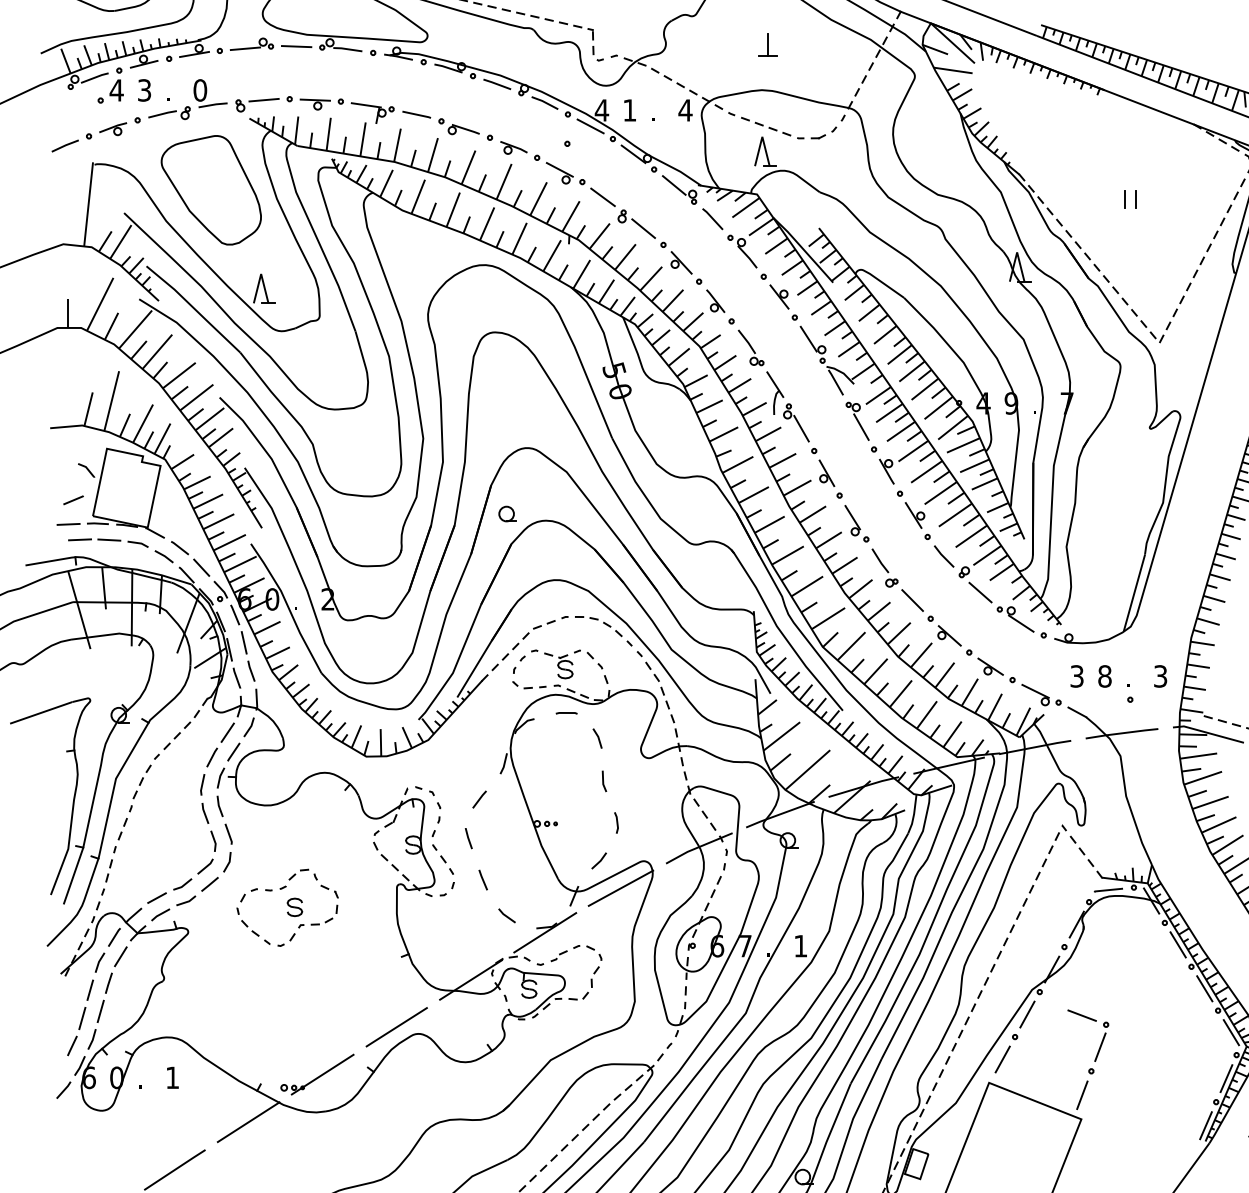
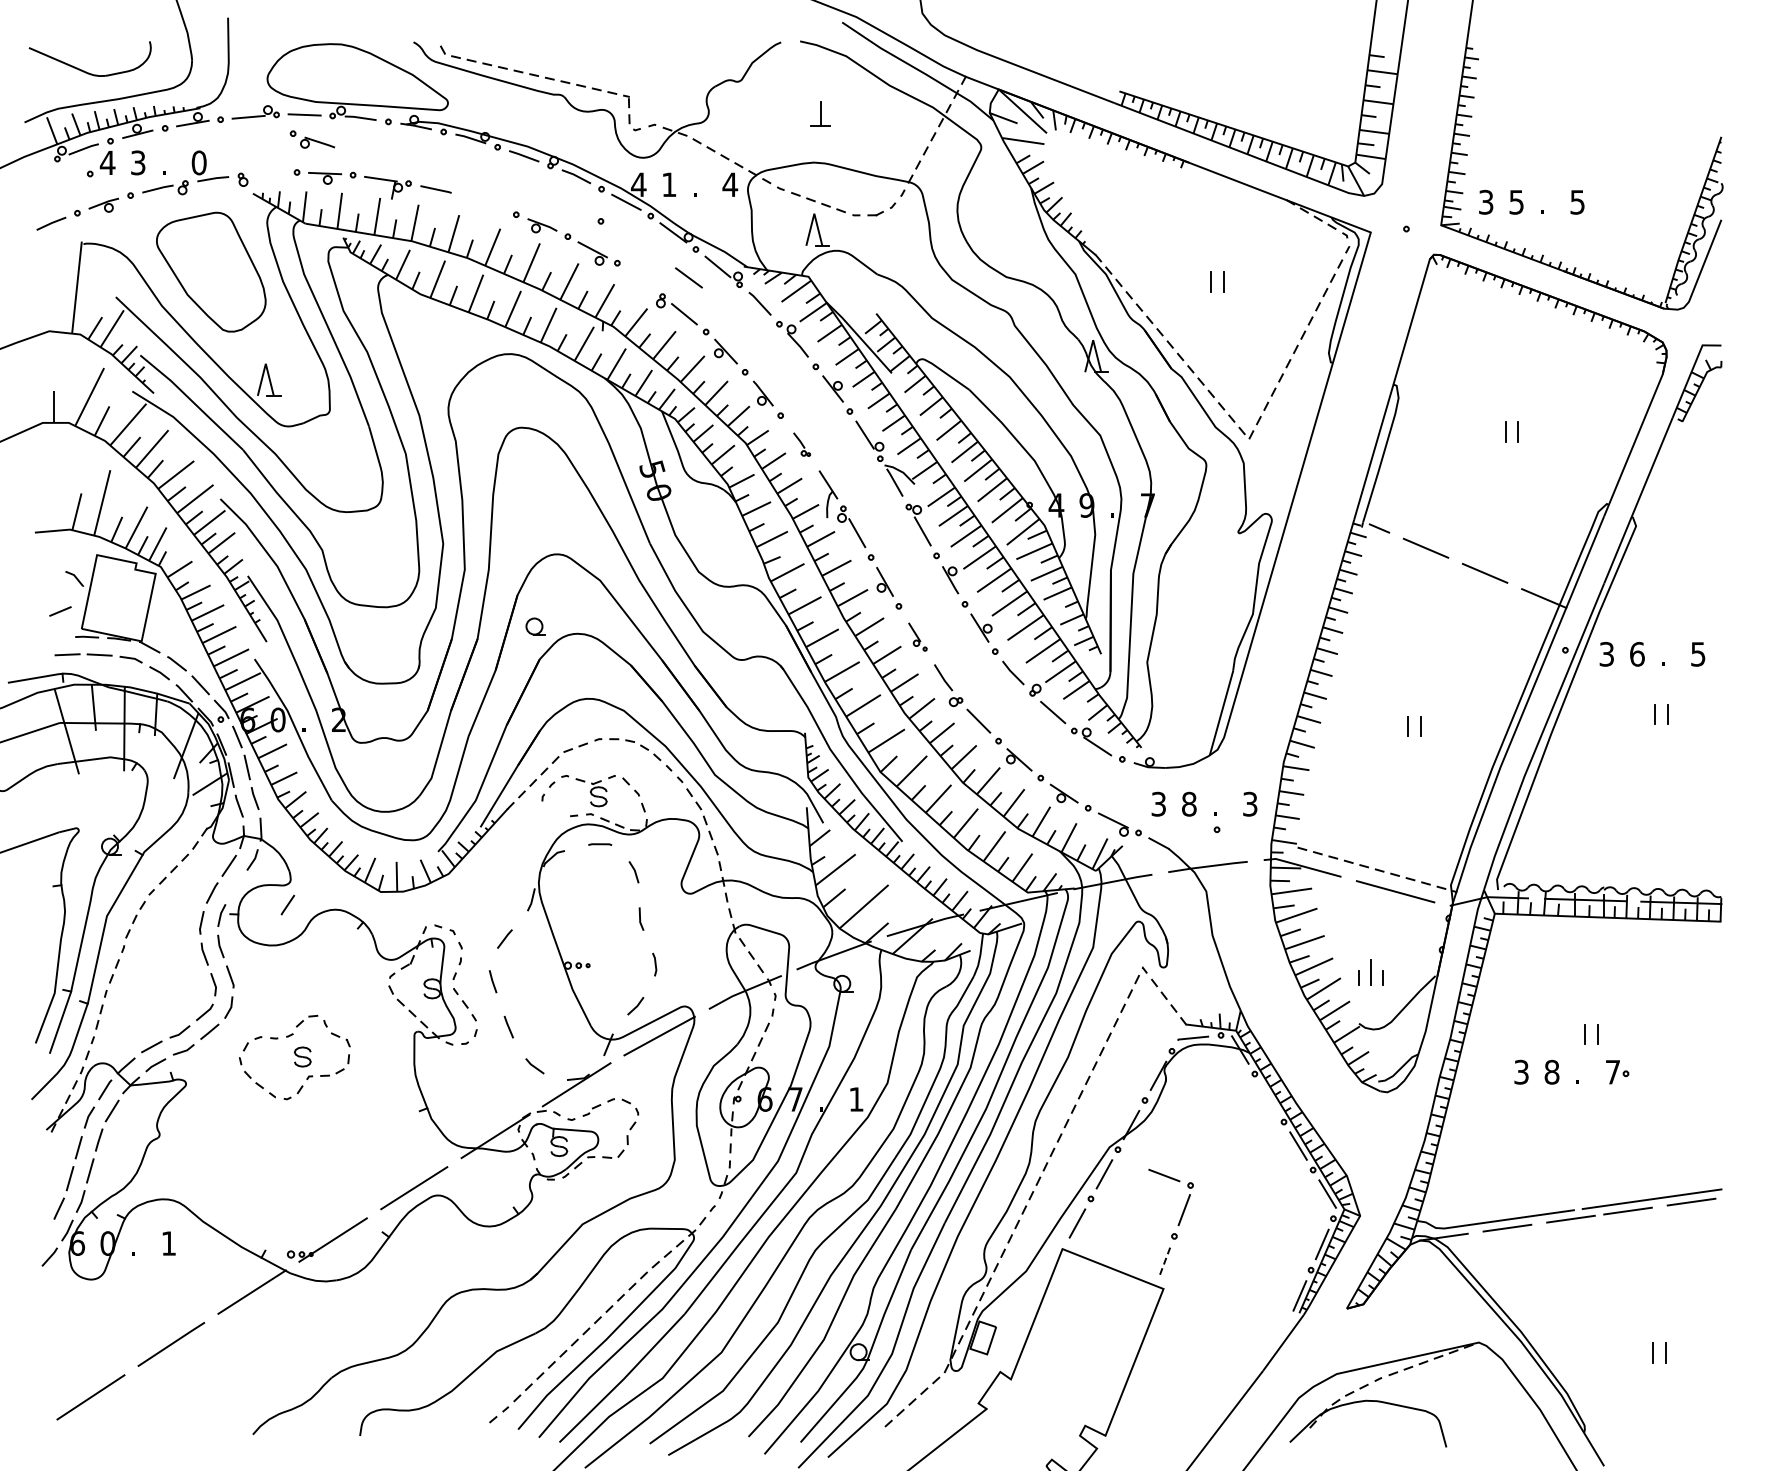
line: (264, 100) -> (269, 173), removed
part: (458, 126) -> (311, 139), moved
line: (602, 196) -> (688, 277), moved
part: (750, 347) -> (801, 444), size x0.6
part: (856, 523) -> (917, 636), size x0.7
line: (68, 524) -> (55, 637), removed
part: (522, 684) -> (551, 813), removed
line: (233, 751) -> (287, 904), moved
line: (1178, 944) -> (1269, 1097), removed
line: (1082, 1096) -> (1164, 1263), solid -> dashed

